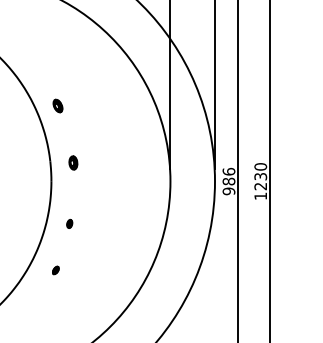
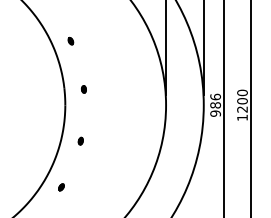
part: (57, 105) -> (70, 40), size x0.62
part: (73, 162) -> (84, 89), size x0.62
text: (260, 176) -> (242, 101), 1230 -> 1200
part: (55, 270) -> (61, 187), moved

